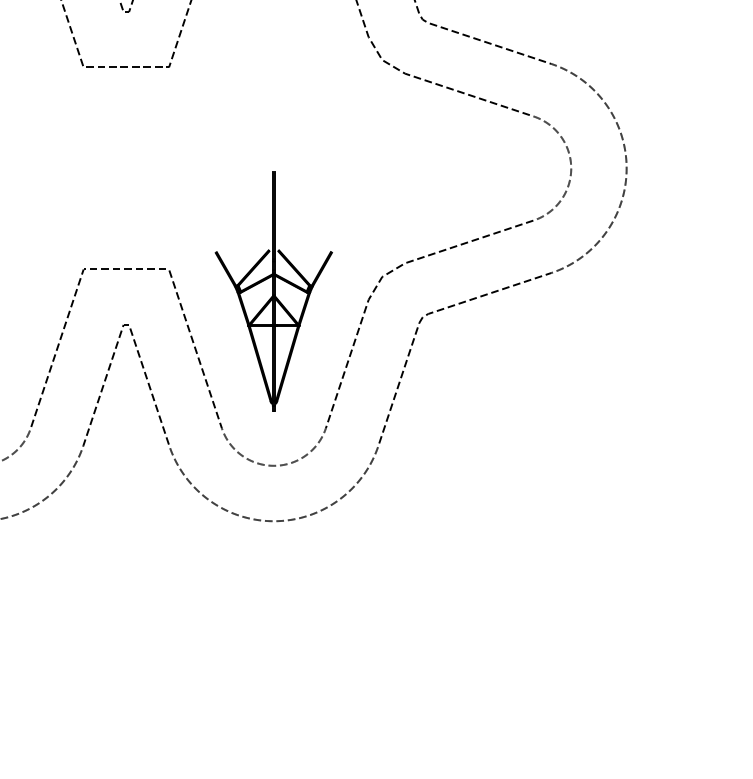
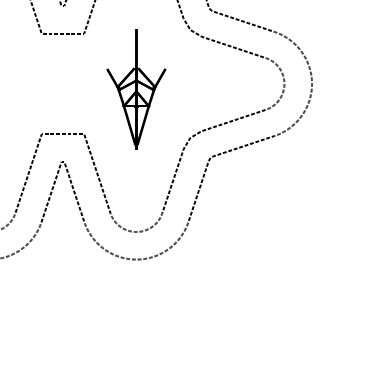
part: (274, 292) -> (136, 89), moved

